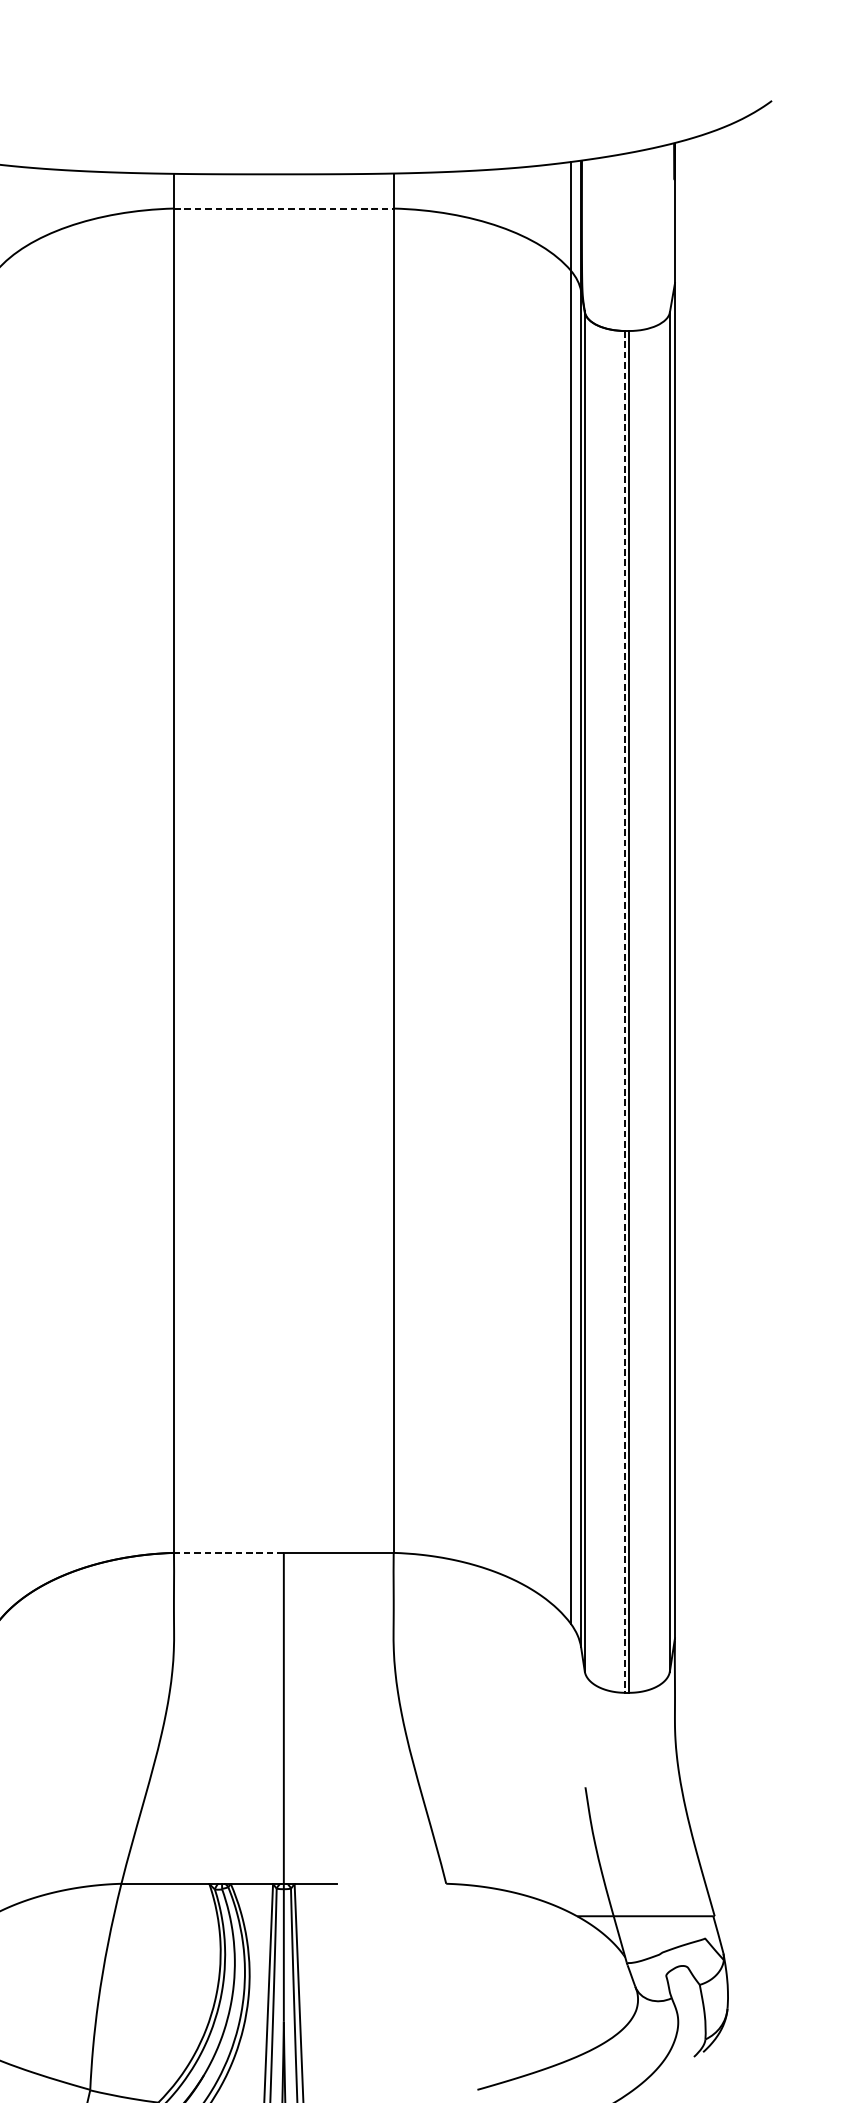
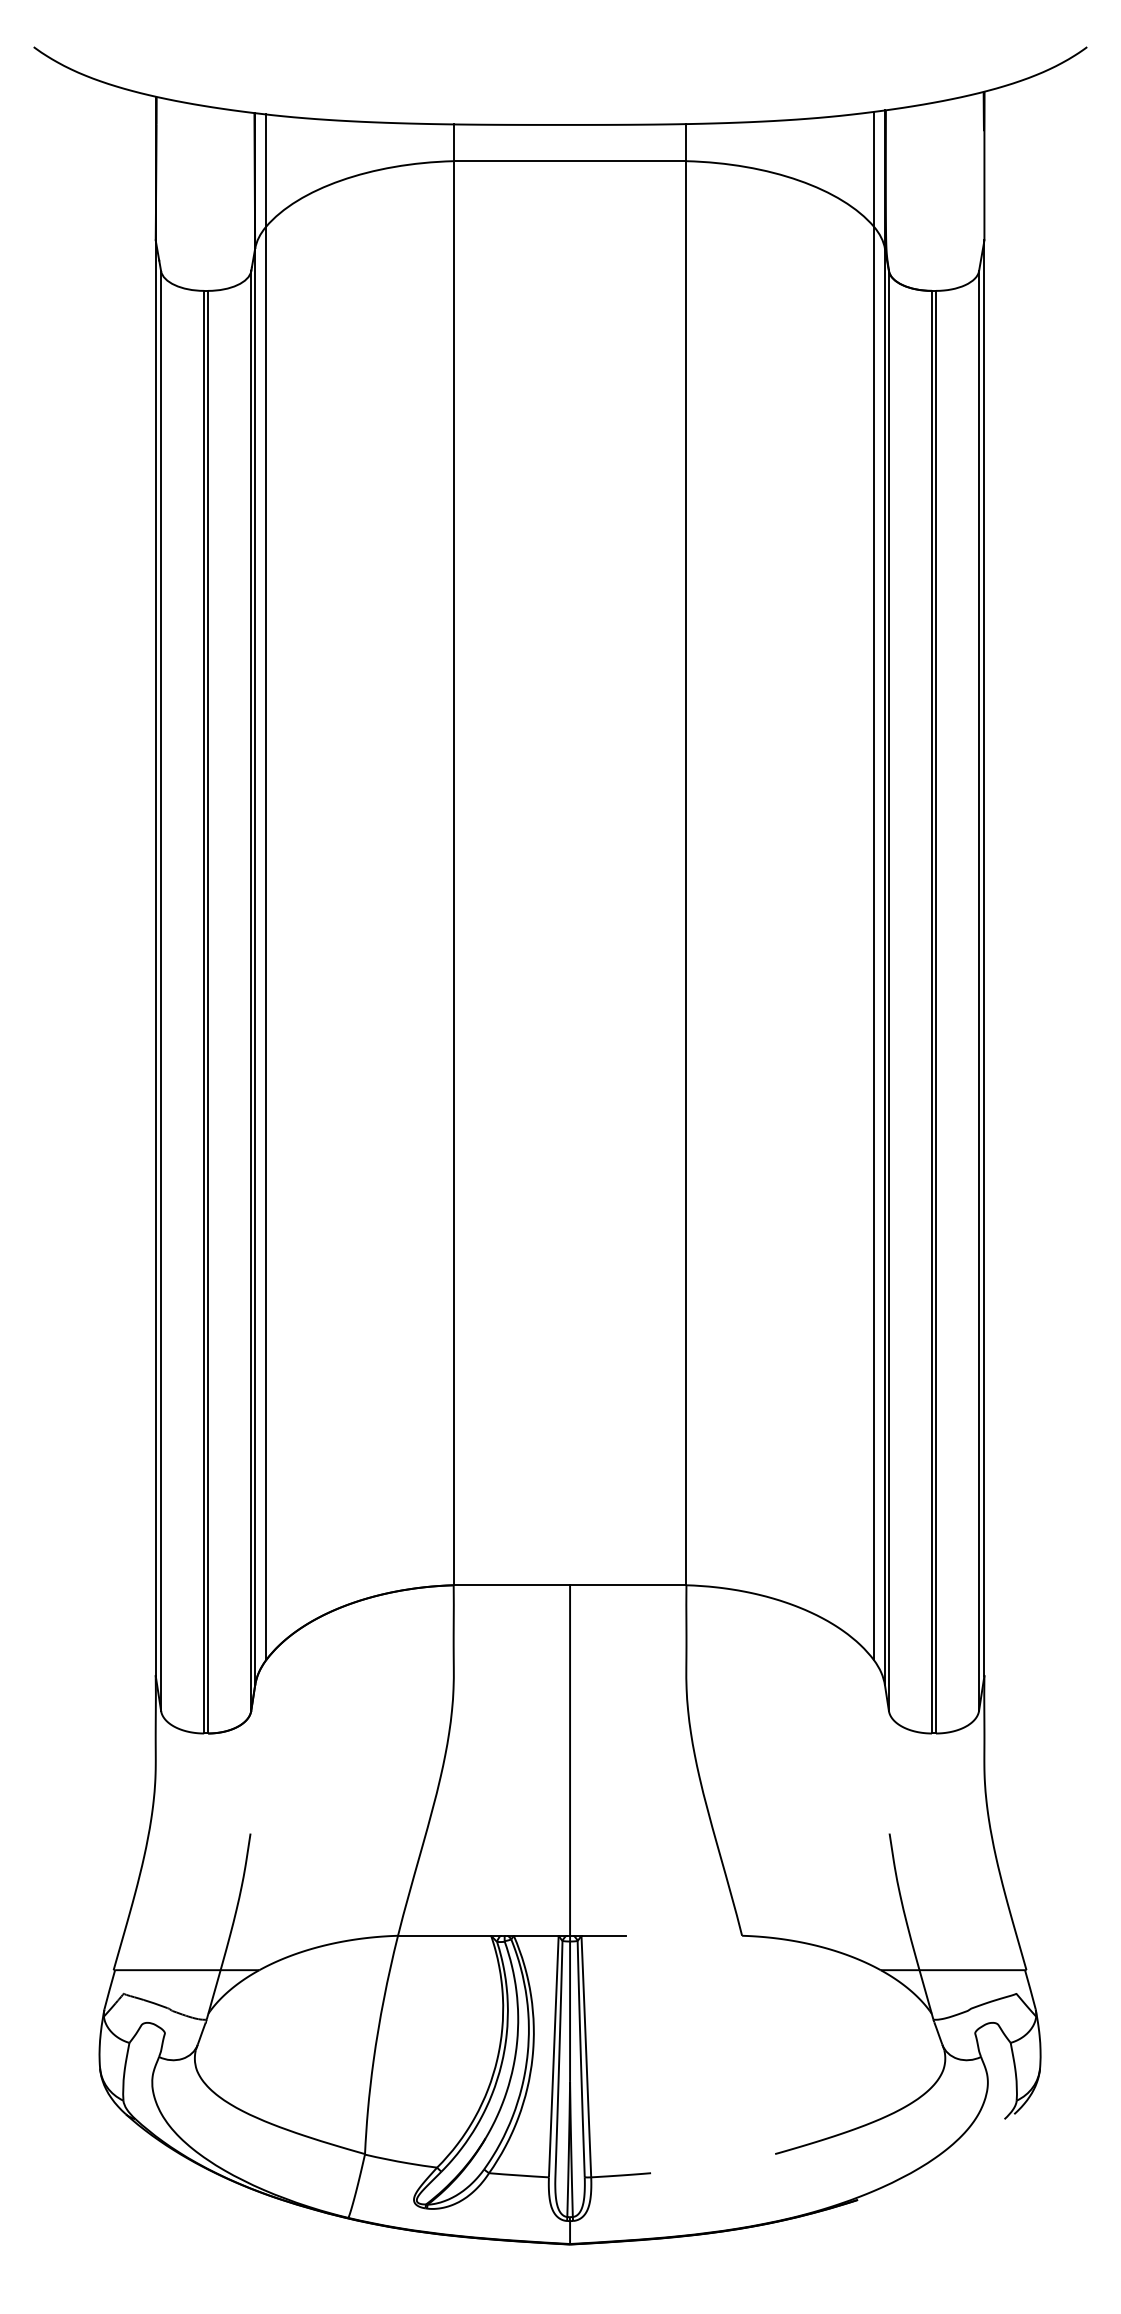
line: (284, 208) -> (570, 161), dashed -> solid
line: (625, 1012) -> (931, 1012), dashed -> solid
line: (228, 1553) -> (511, 1585), dashed -> solid

